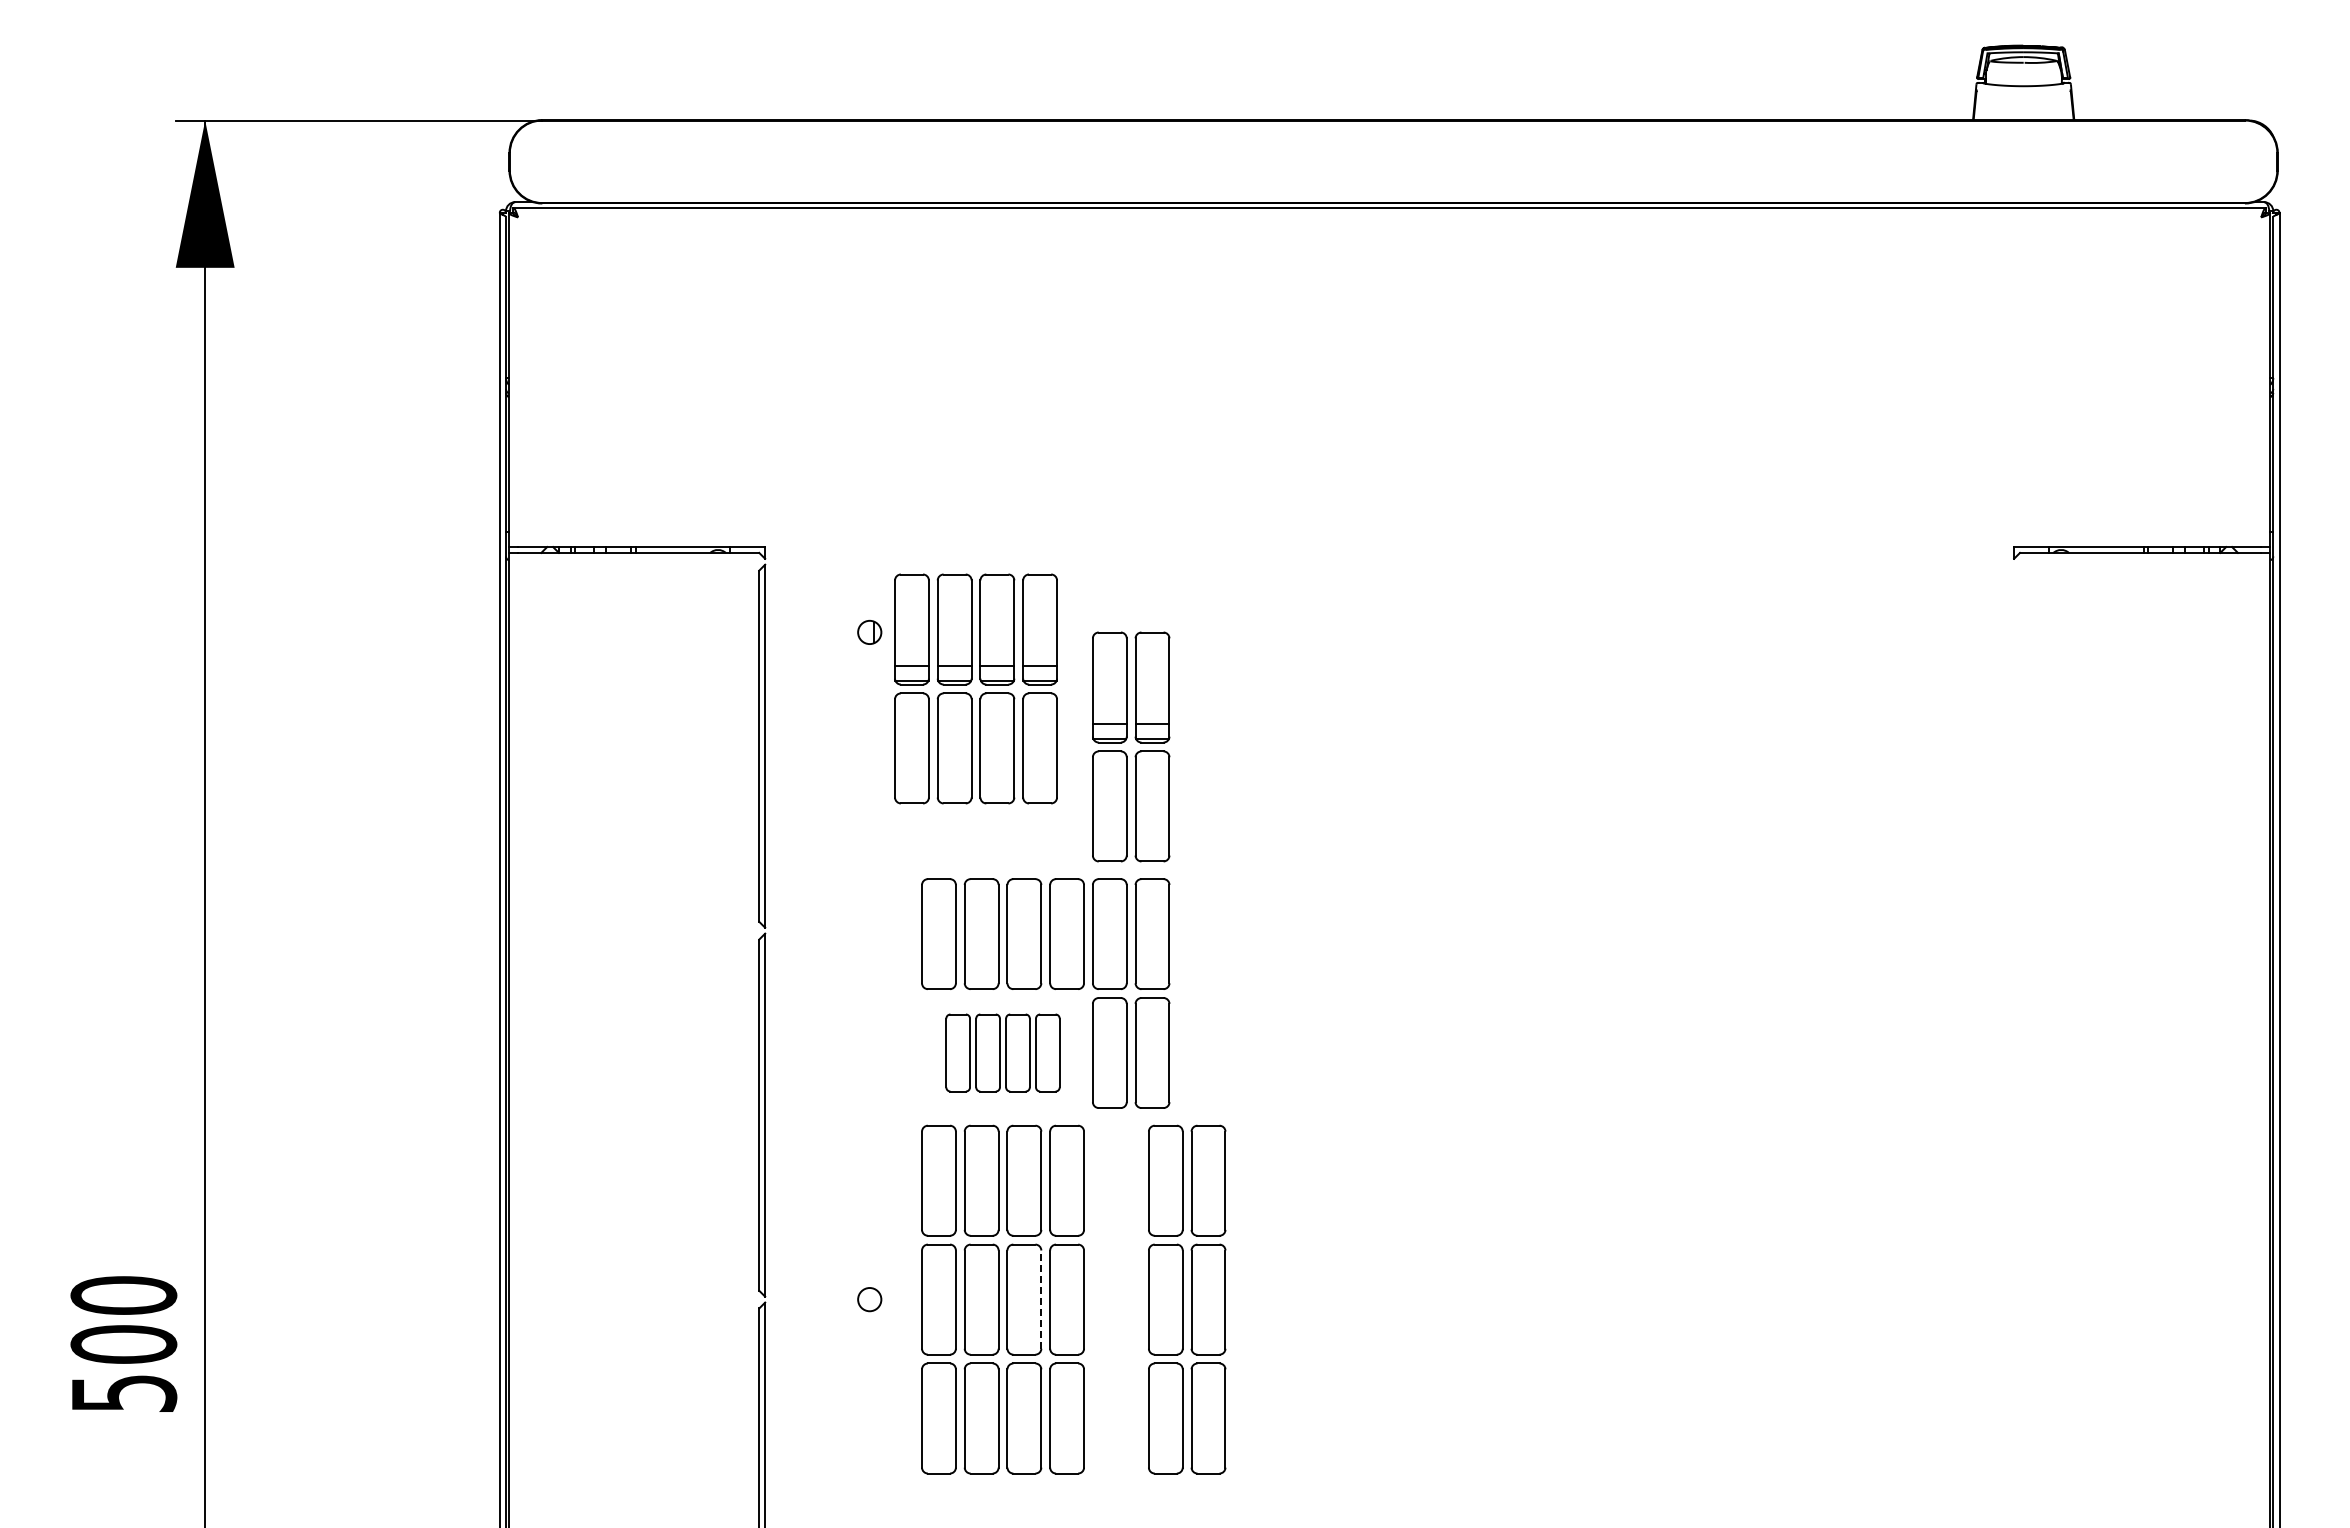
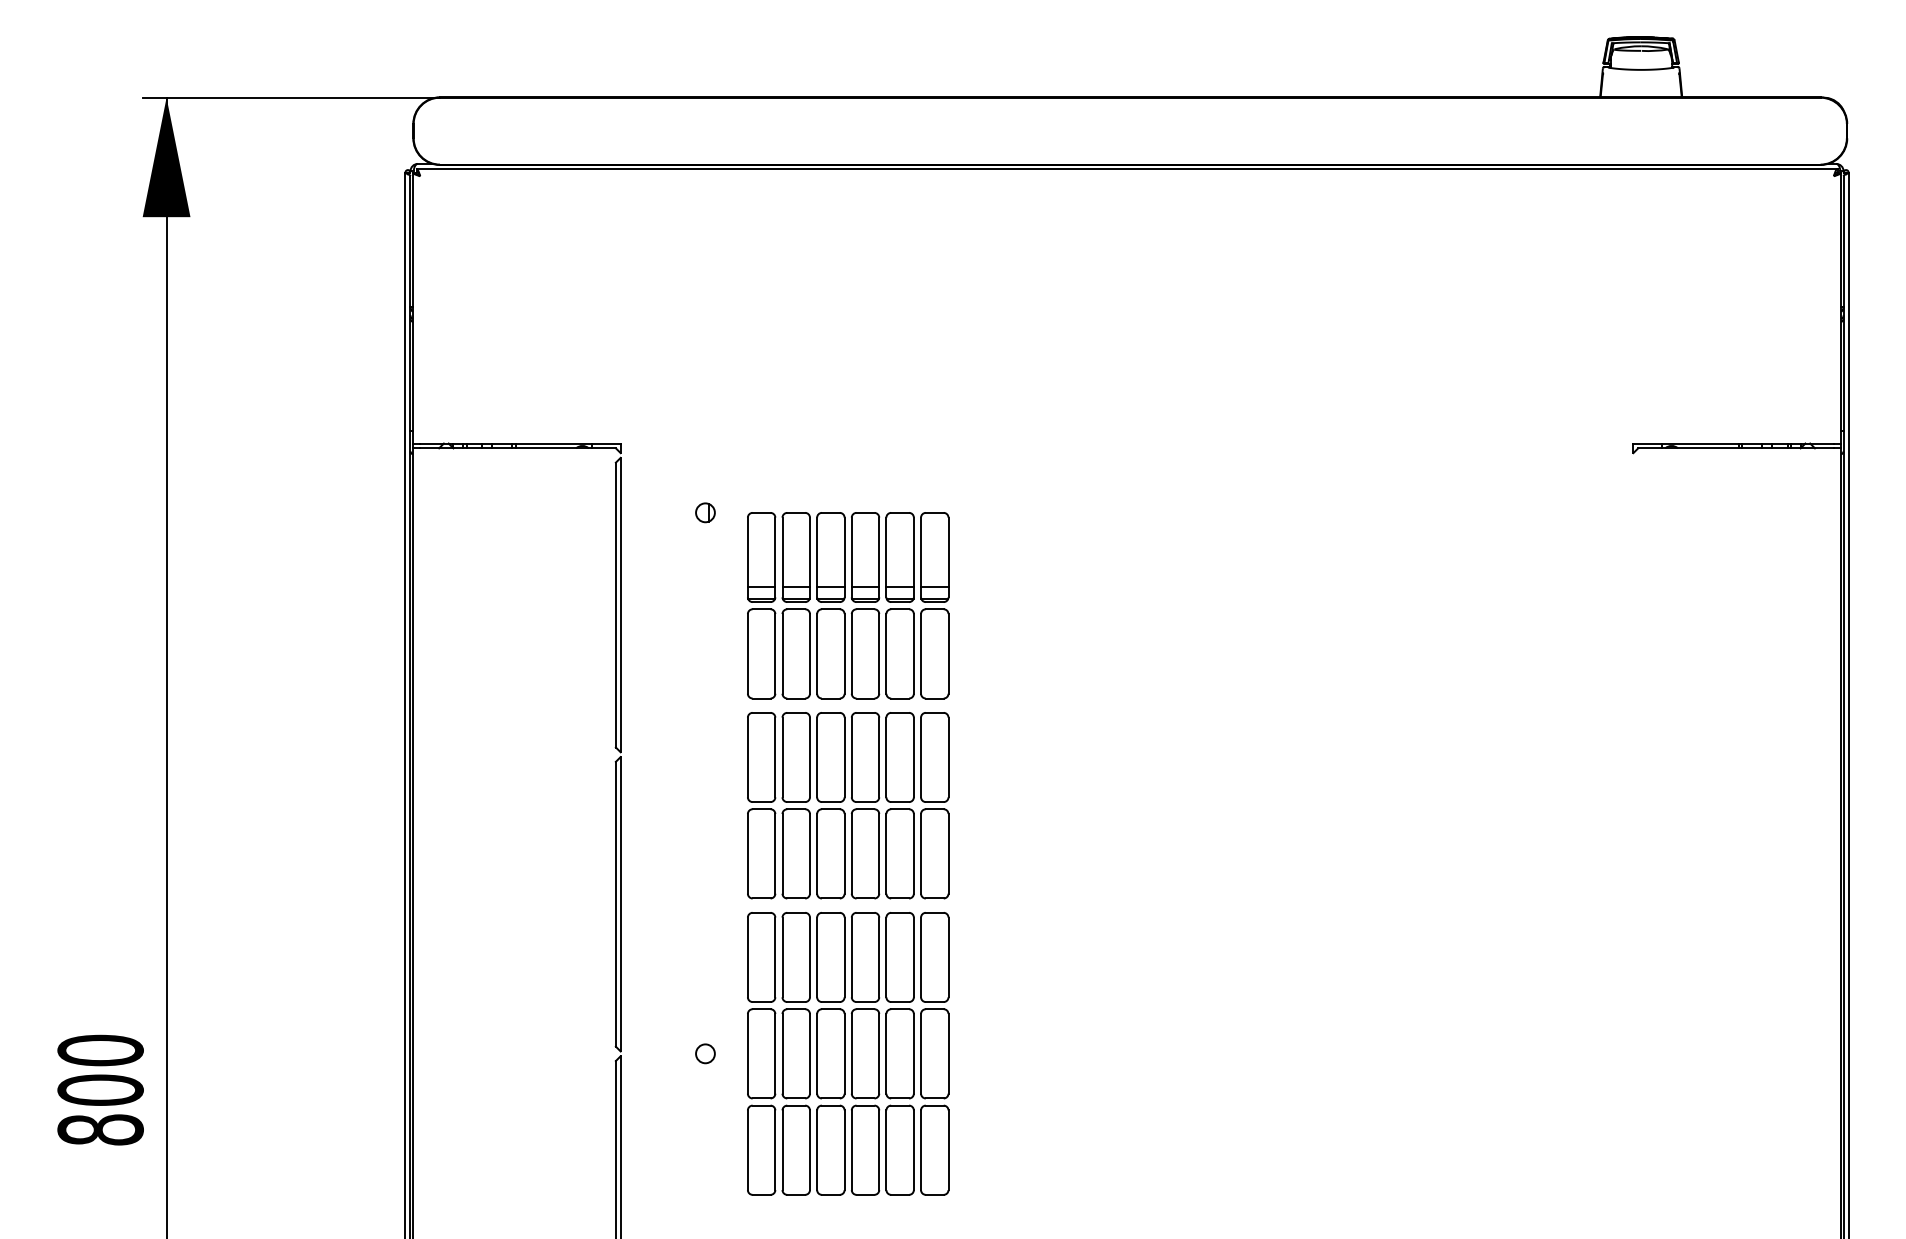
part: (970, 683) -> (809, 601), moved
part: (1002, 1052) -> (813, 853), size x1.43
line: (1041, 1299) -> (844, 1053), dashed -> solid
part: (1187, 1299) -> (917, 1053), moved
text: (123, 1393) -> (100, 1129), 500 -> 800

